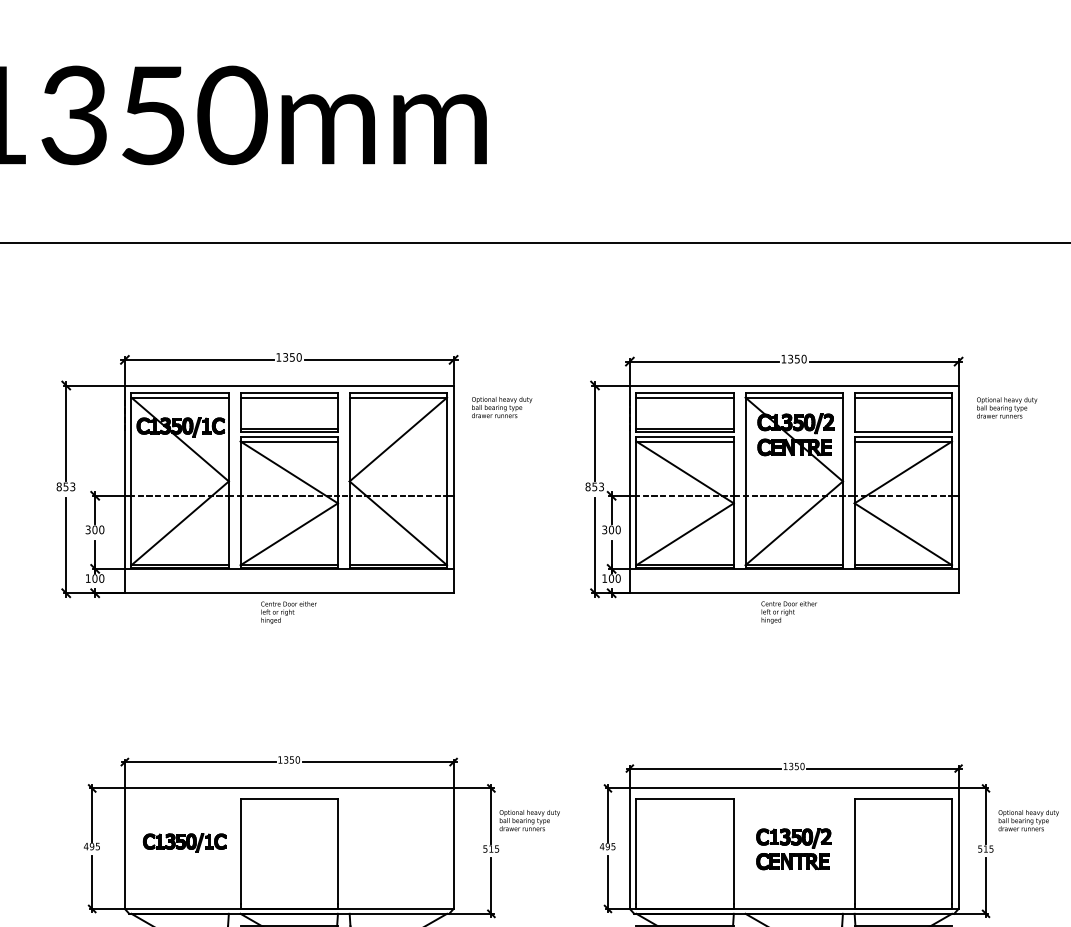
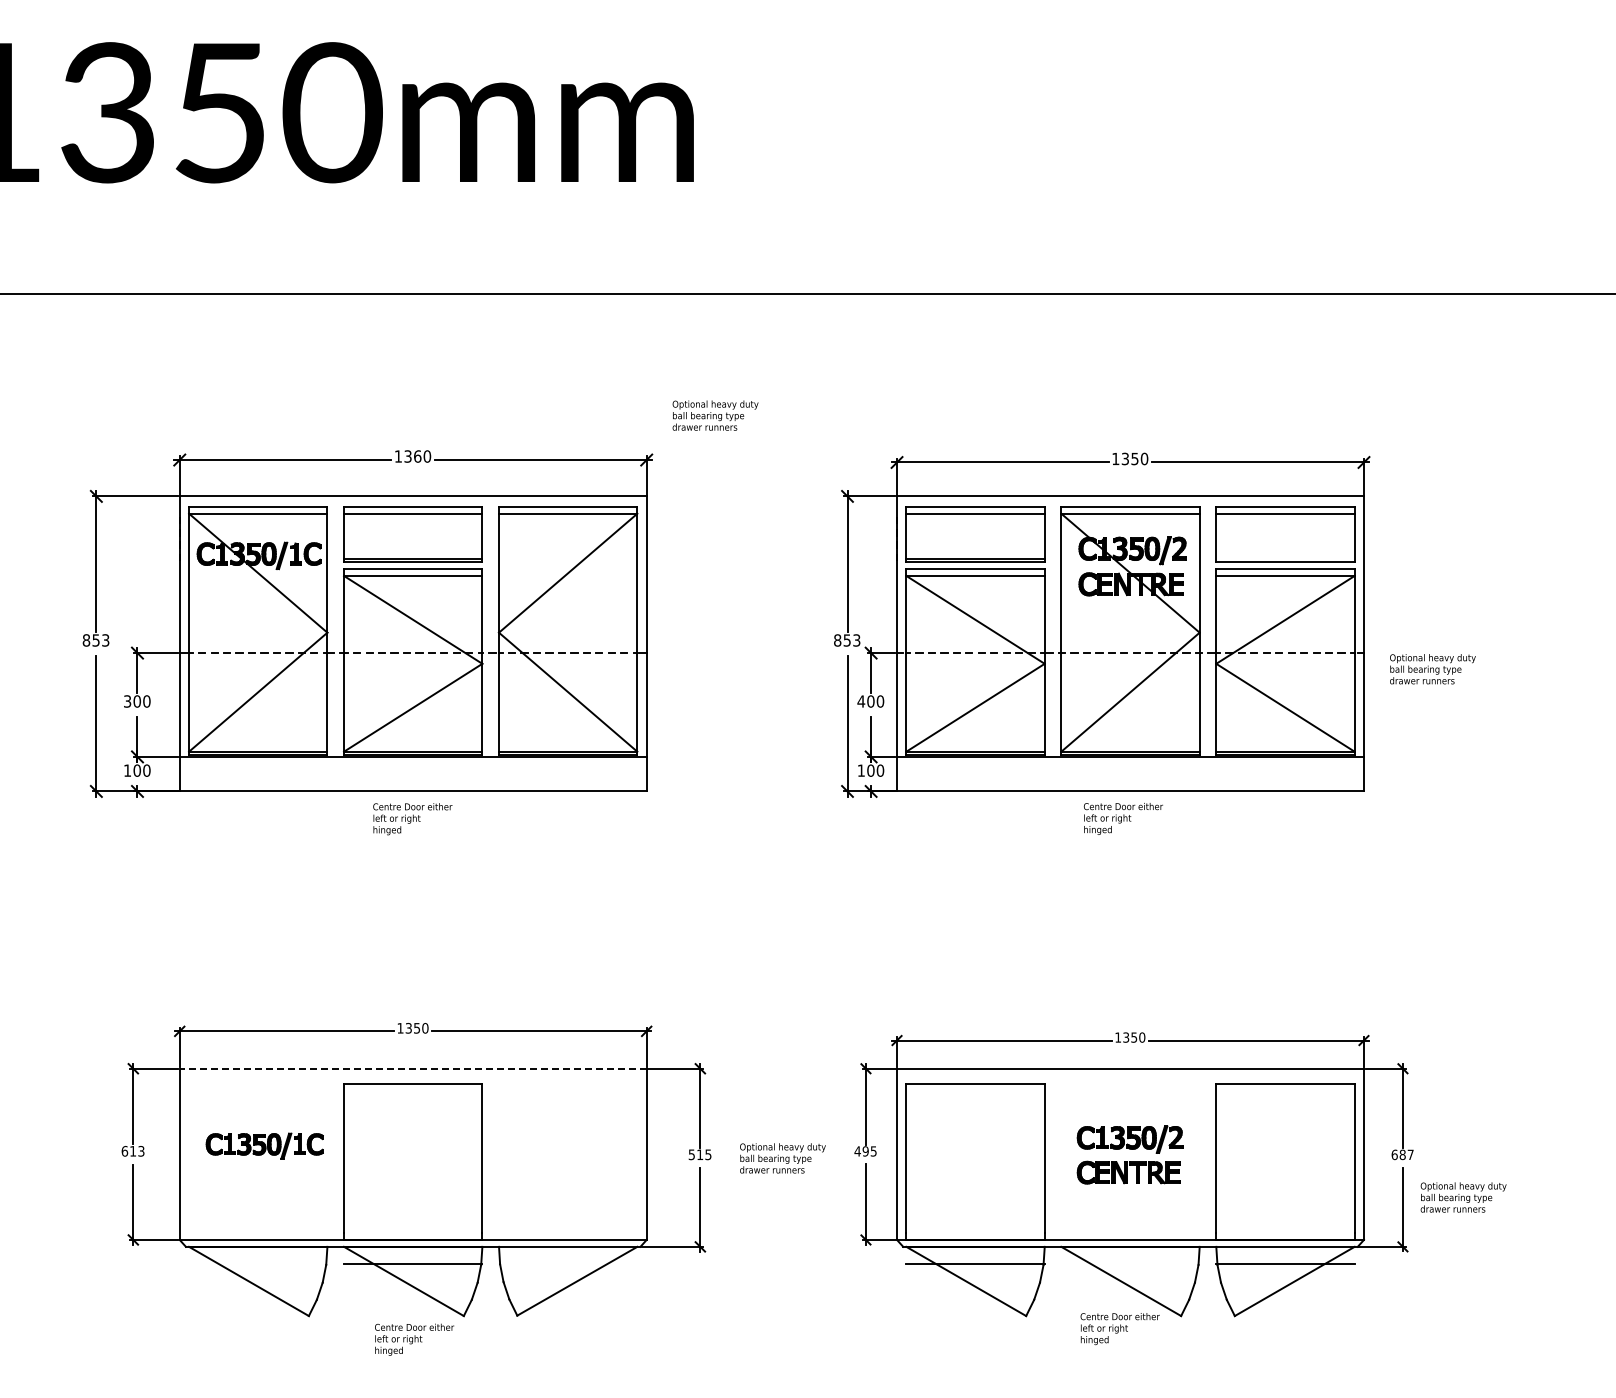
text: (292, 357) -> (417, 456), 1350 -> 1360
text: (502, 407) -> (715, 415), moved
text: (1006, 408) -> (1432, 669), moved
text: (604, 529) -> (861, 701), 300 -> 400
line: (288, 788) -> (412, 1068), solid -> dashed
text: (529, 820) -> (782, 1158), moved
text: (1028, 820) -> (1463, 1197), moved
text: (91, 845) -> (132, 1150), 495 -> 613
text: (985, 848) -> (1402, 1154), 515 -> 687

